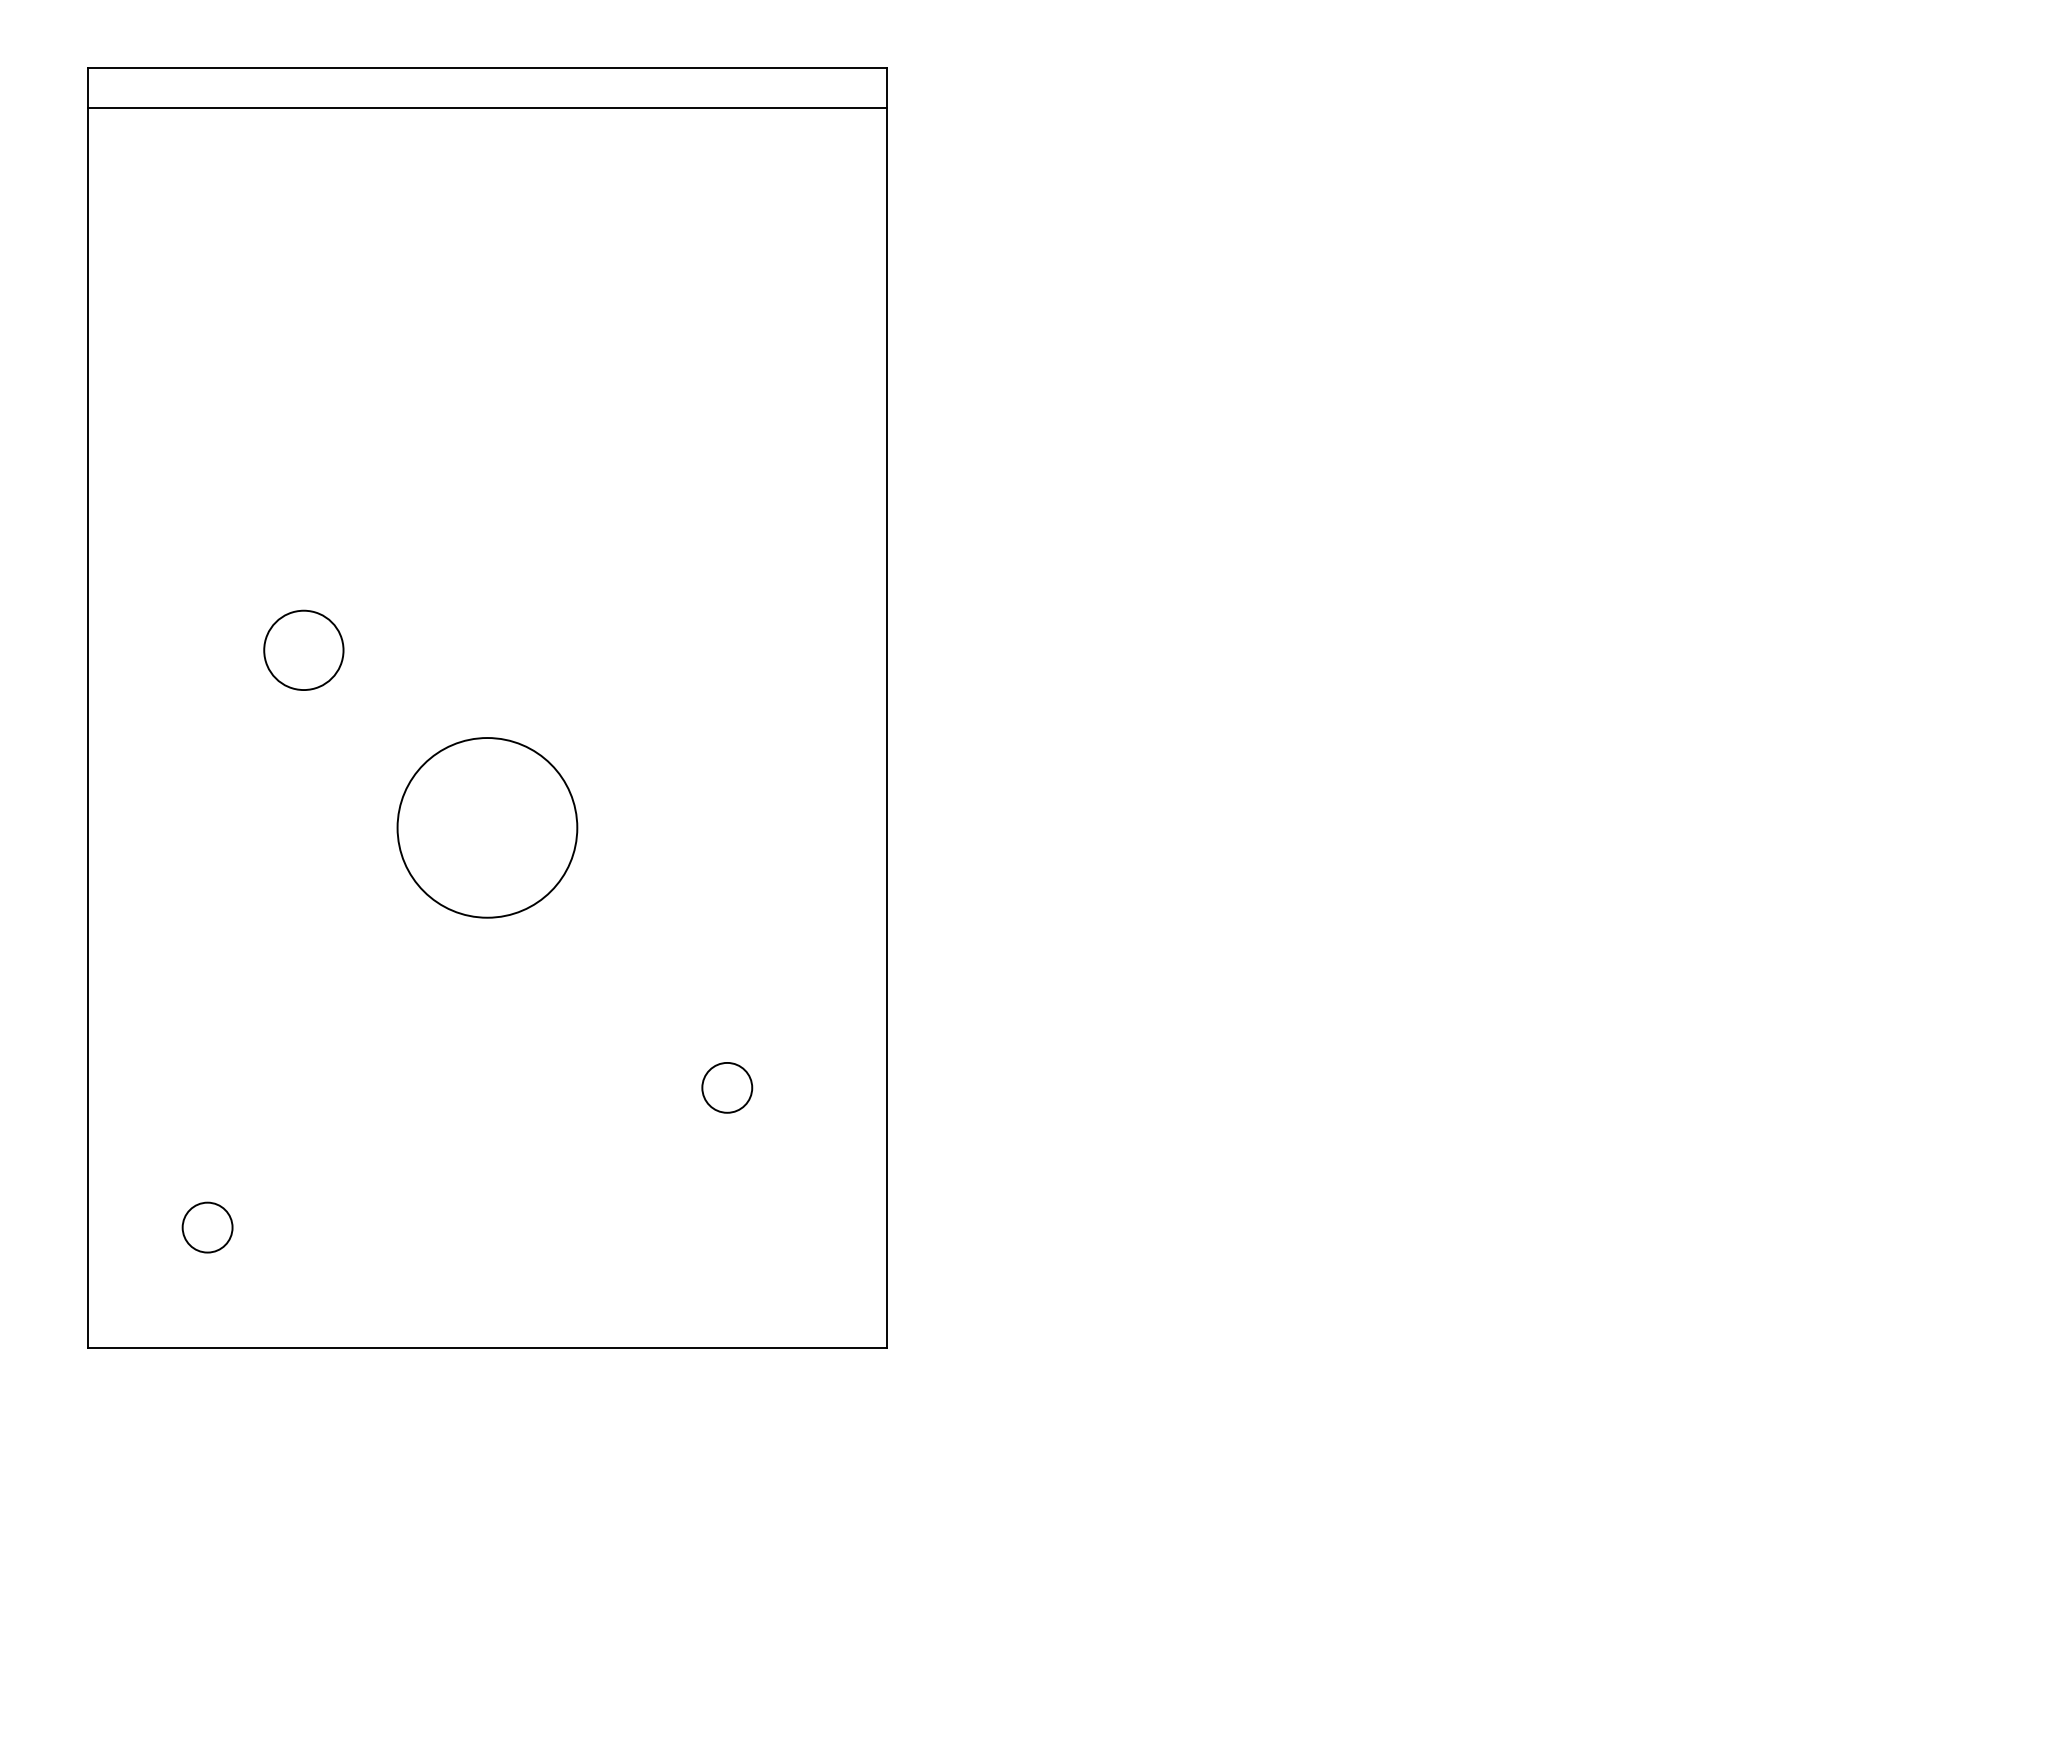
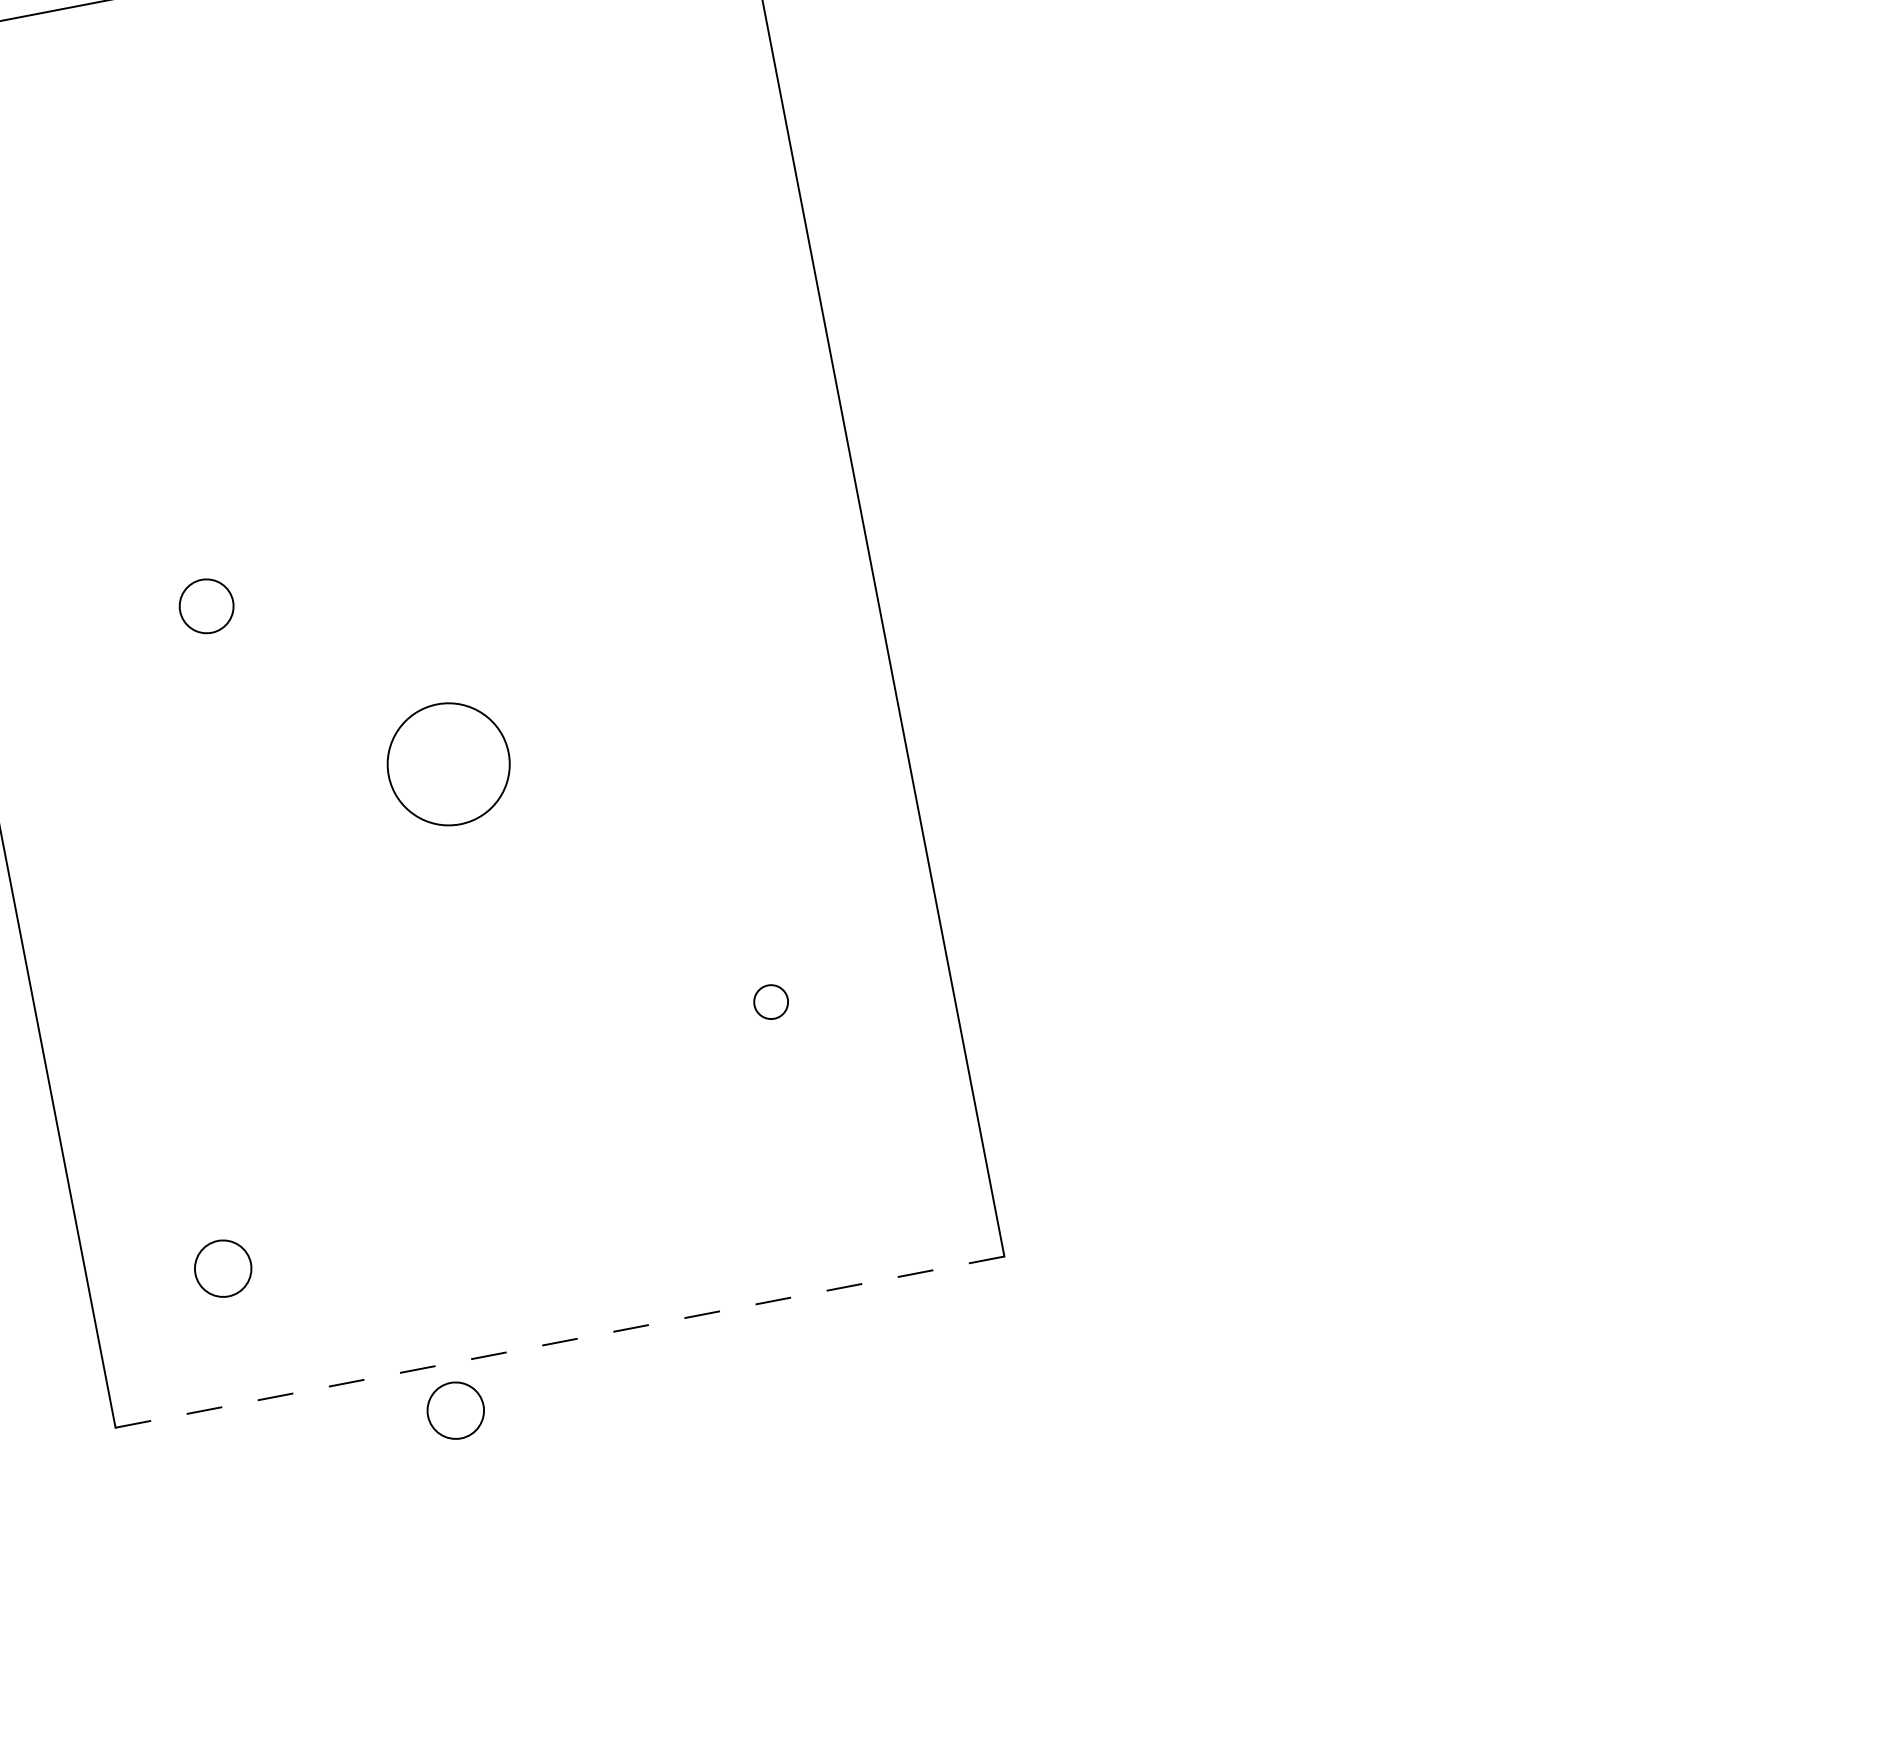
circle: (303, 650) -> (206, 606), size x0.6
circle: (487, 827) -> (448, 763), size x0.6
circle: (727, 1087) -> (771, 1001), size x0.6
line: (487, 1347) -> (560, 1342), solid -> dashed
circle: (385, 1389) -> (455, 1410), added

